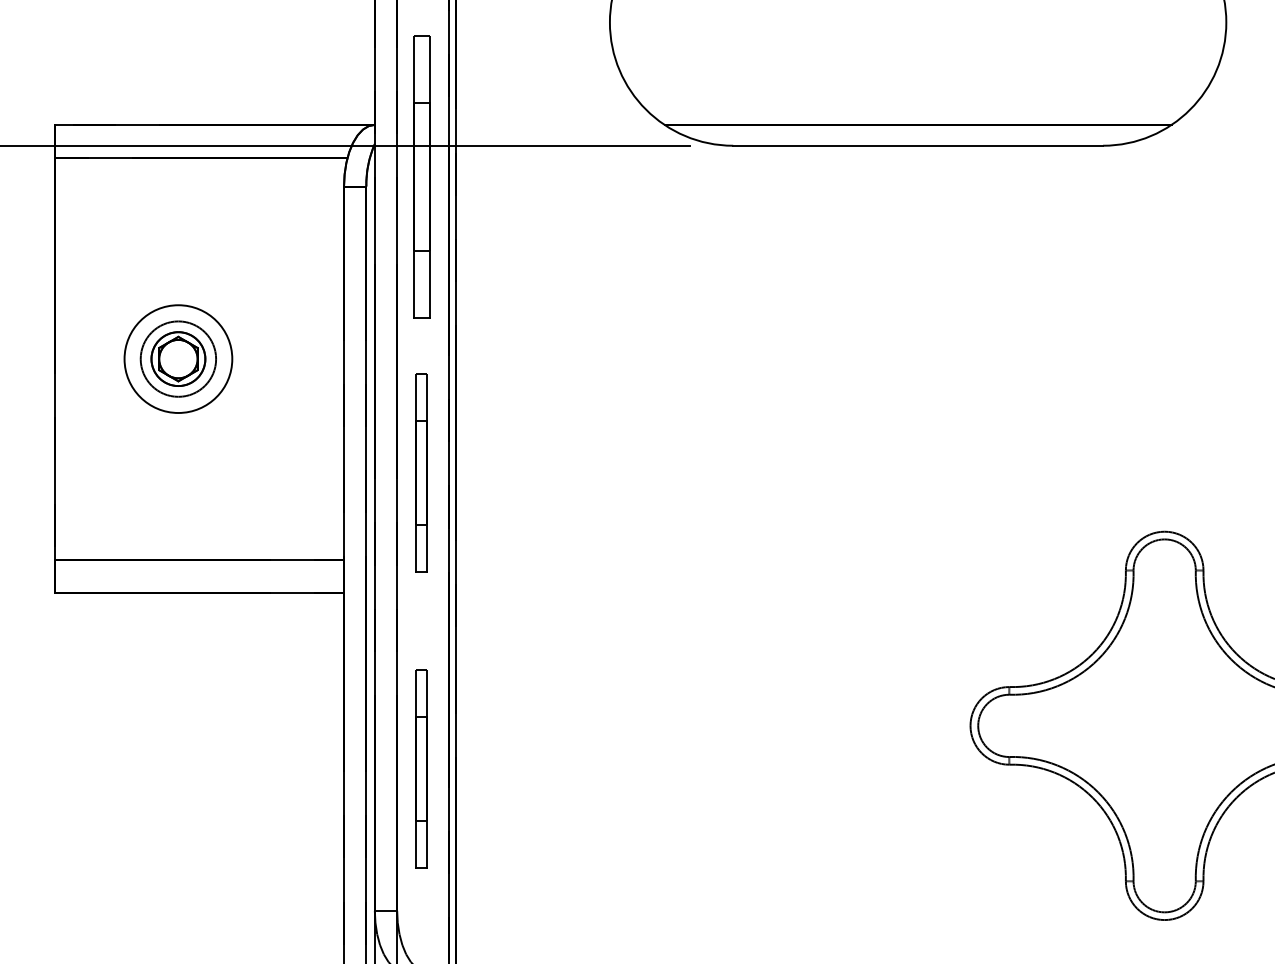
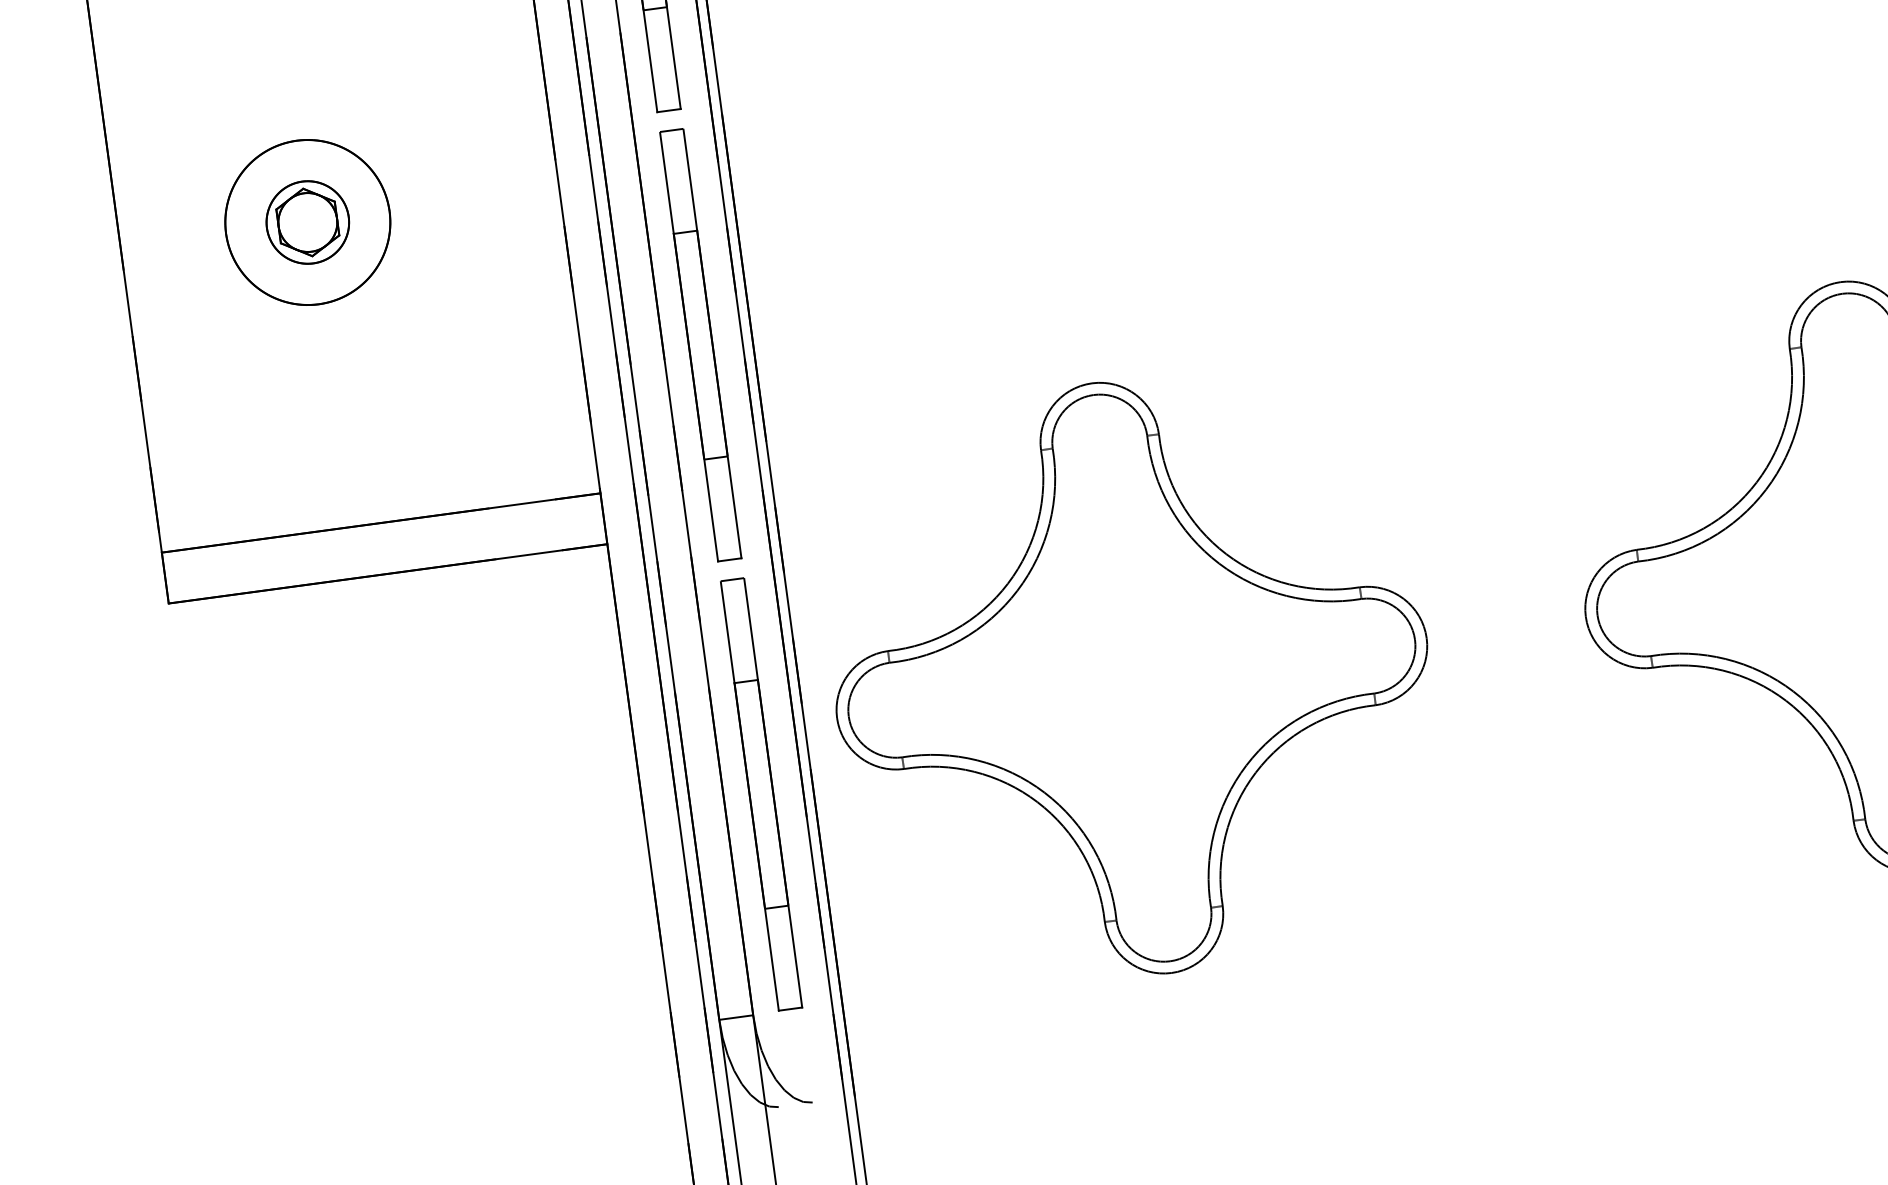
circle: (178, 359) -> (308, 223), size x1.43
part: (421, 472) -> (700, 344), size x1.43
part: (671, 725) -> (1131, 677), added
part: (421, 768) -> (760, 794), size x1.43

